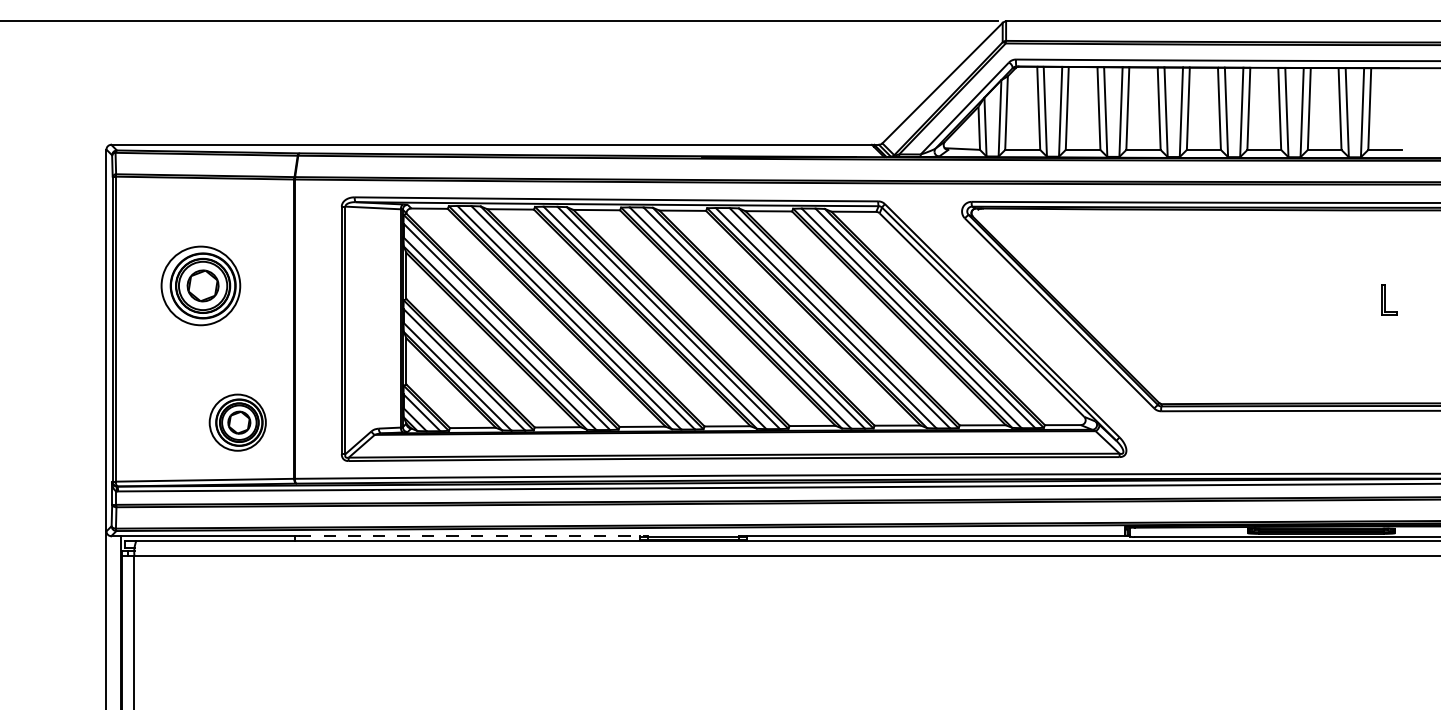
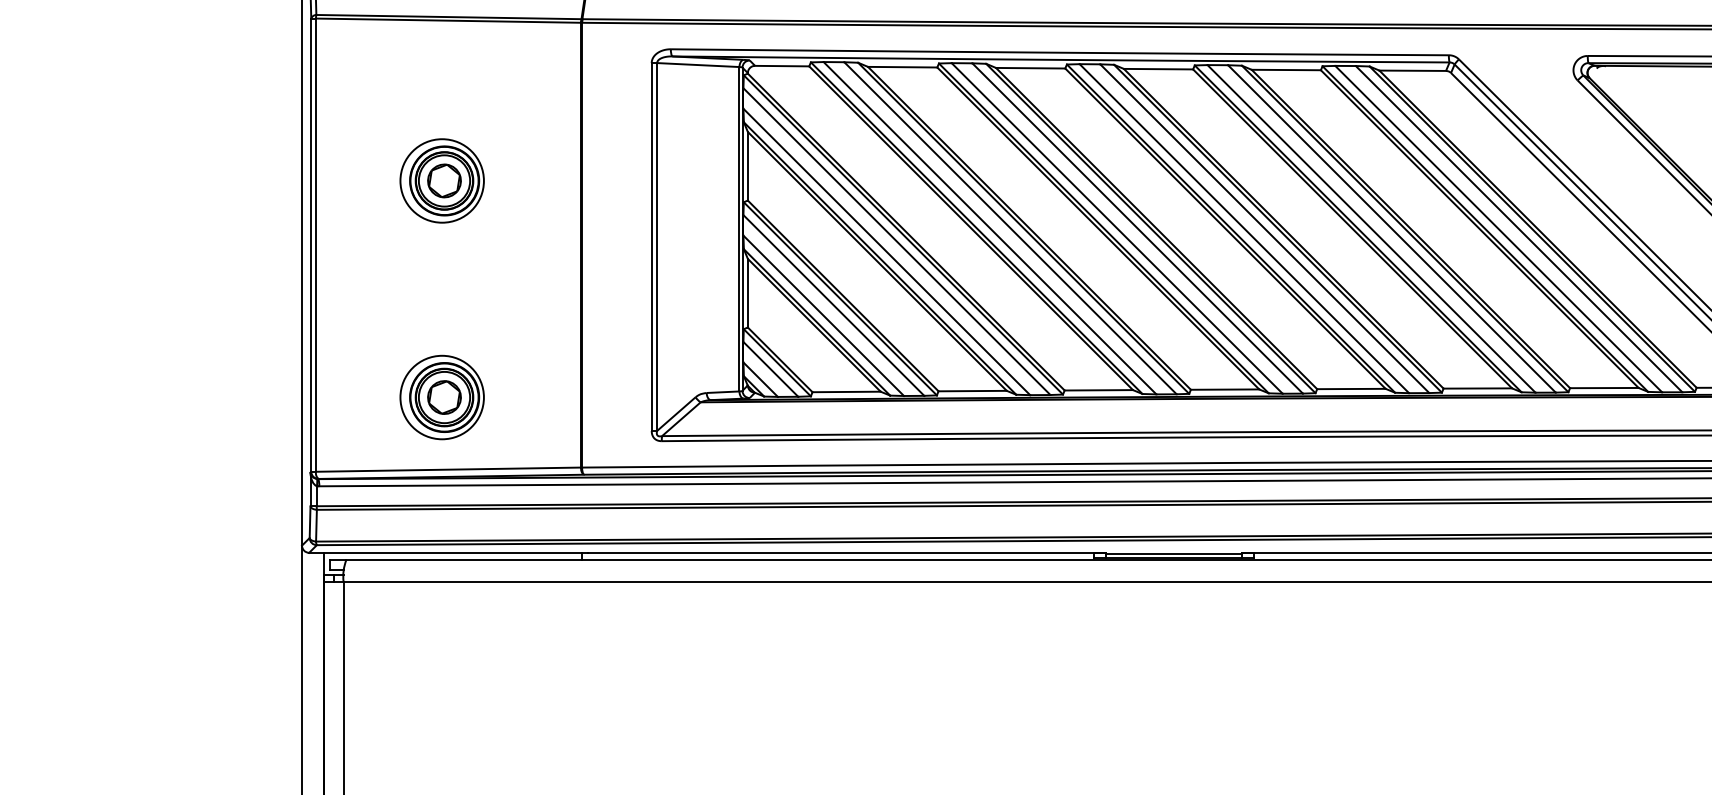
part: (200, 285) -> (441, 180), size x0.71
part: (237, 422) -> (441, 397), moved
line: (473, 536) -> (847, 553), dashed -> solid

